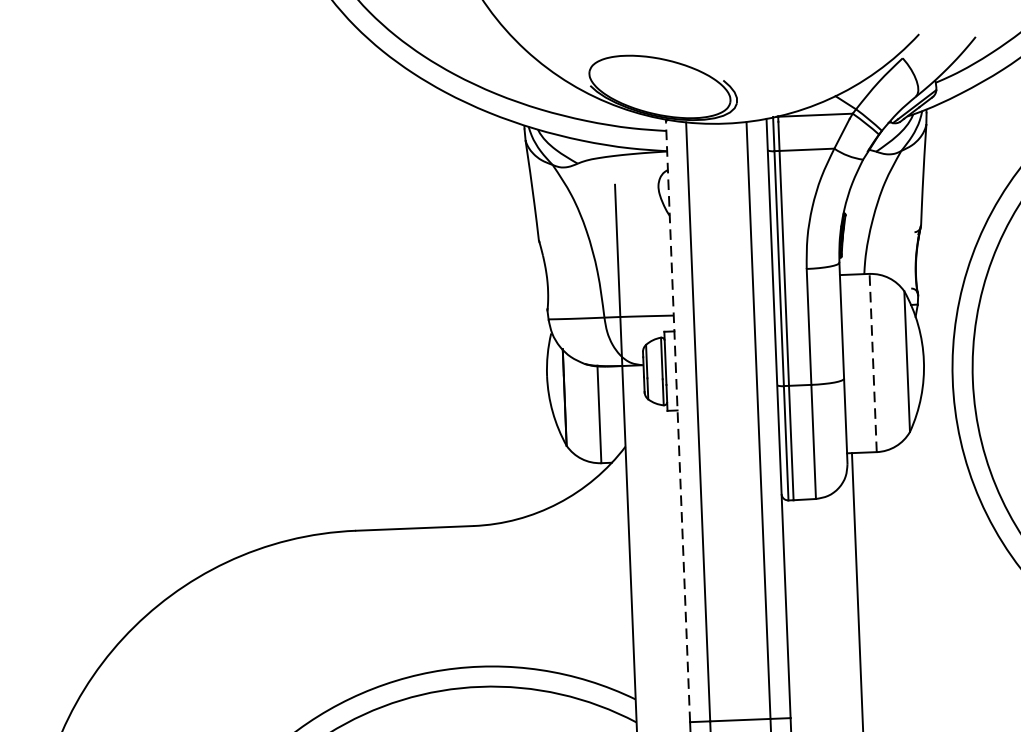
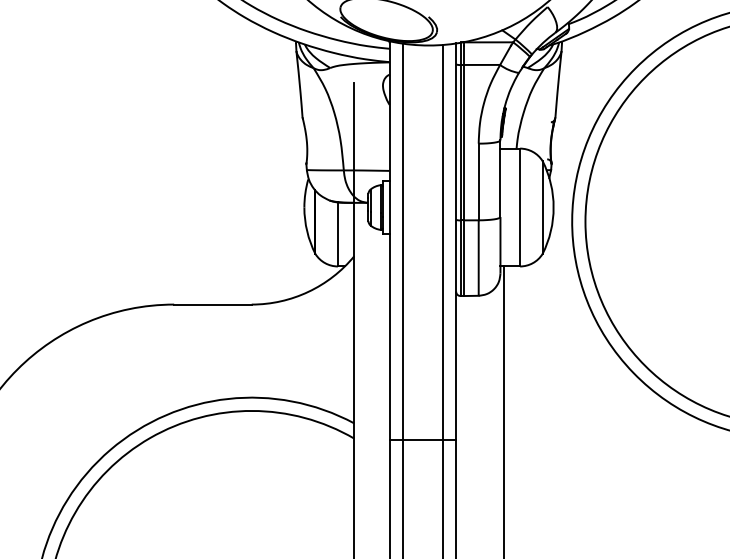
line: (873, 362) -> (520, 207), dashed -> solid
line: (677, 422) -> (389, 241), dashed -> solid

